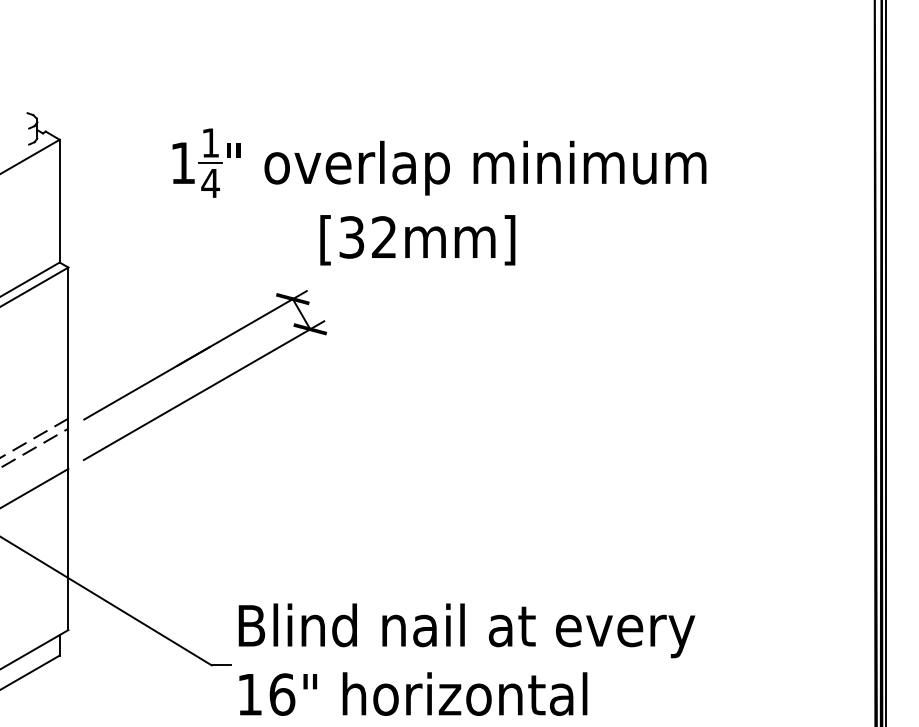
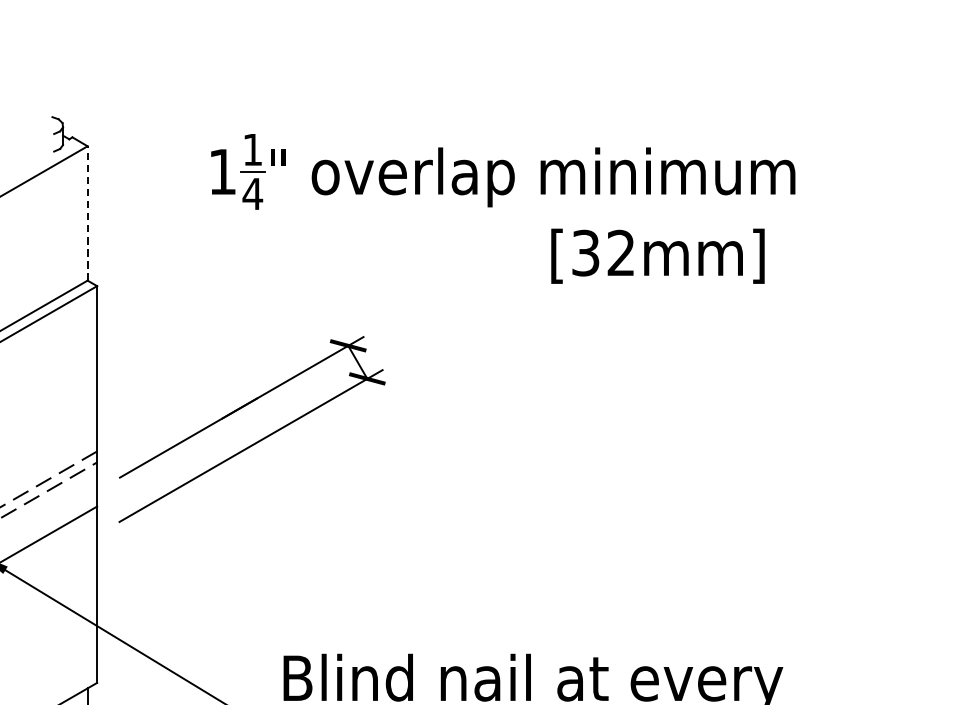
line: (59, 200) -> (87, 212), solid -> dashed
text: (417, 240) -> (657, 256), moved
part: (210, 385) -> (258, 440), moved

